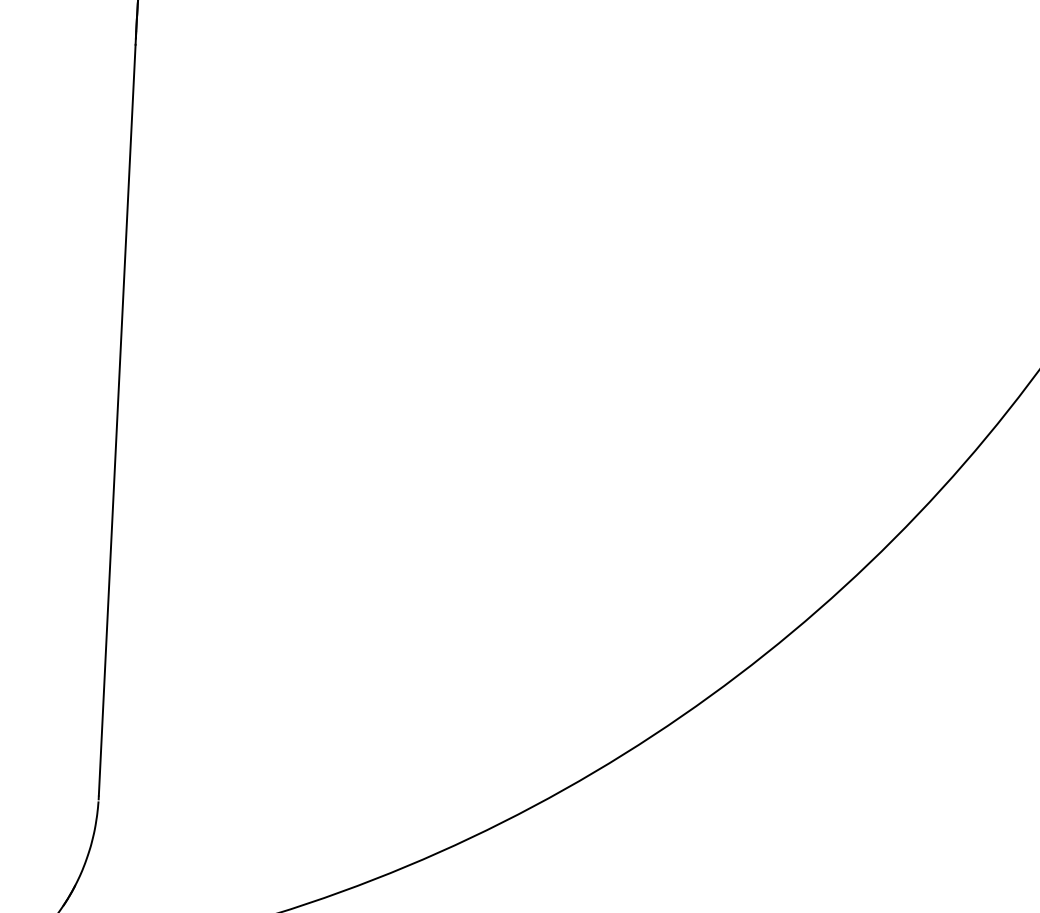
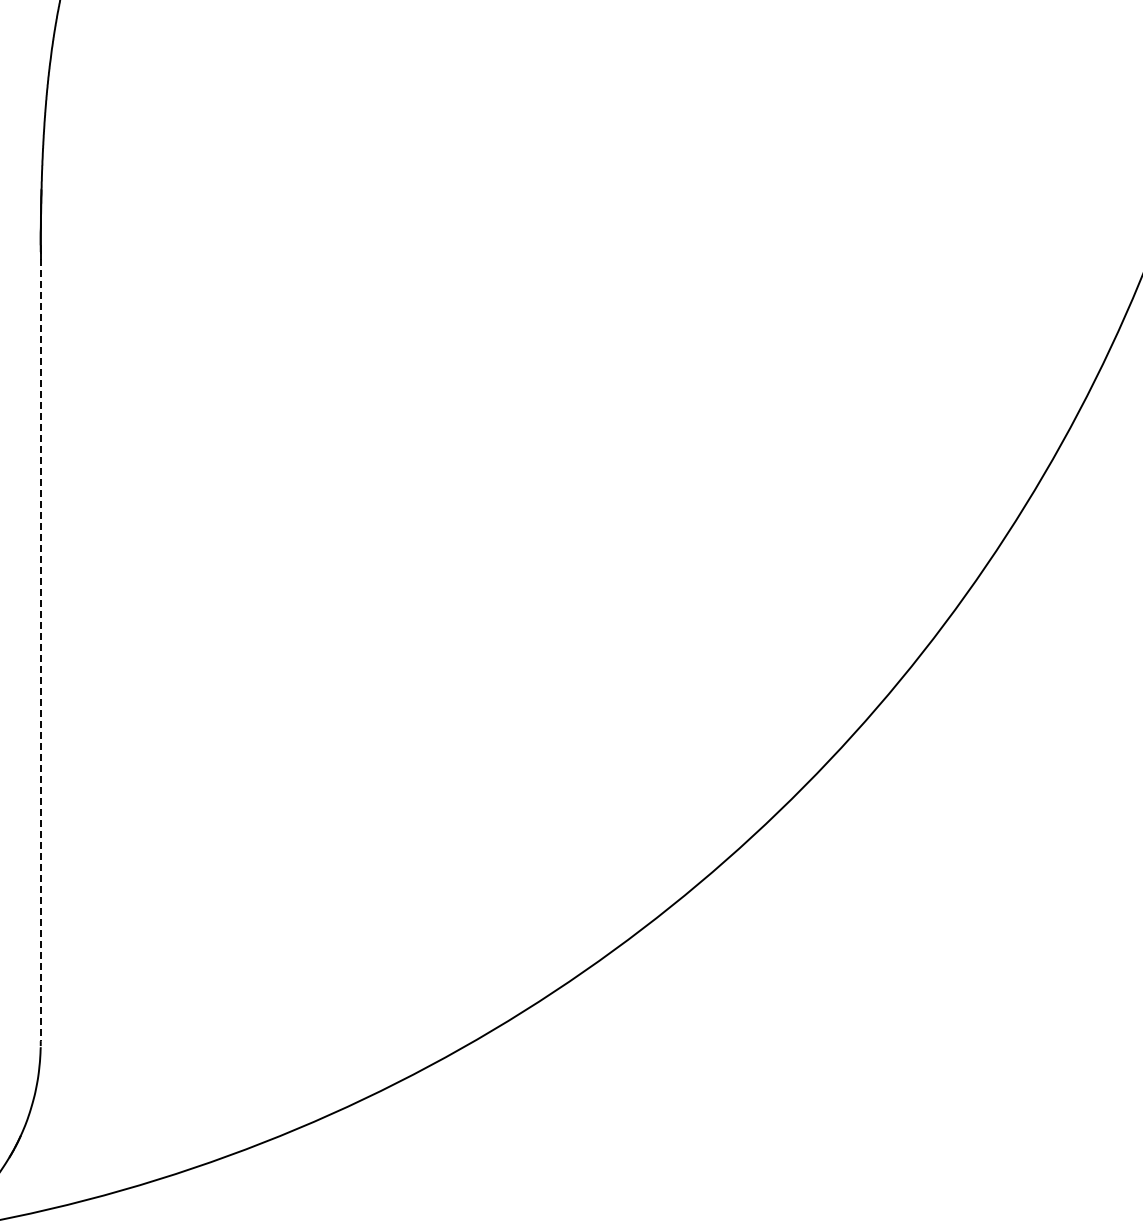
line: (116, 420) -> (40, 650), solid -> dashed

